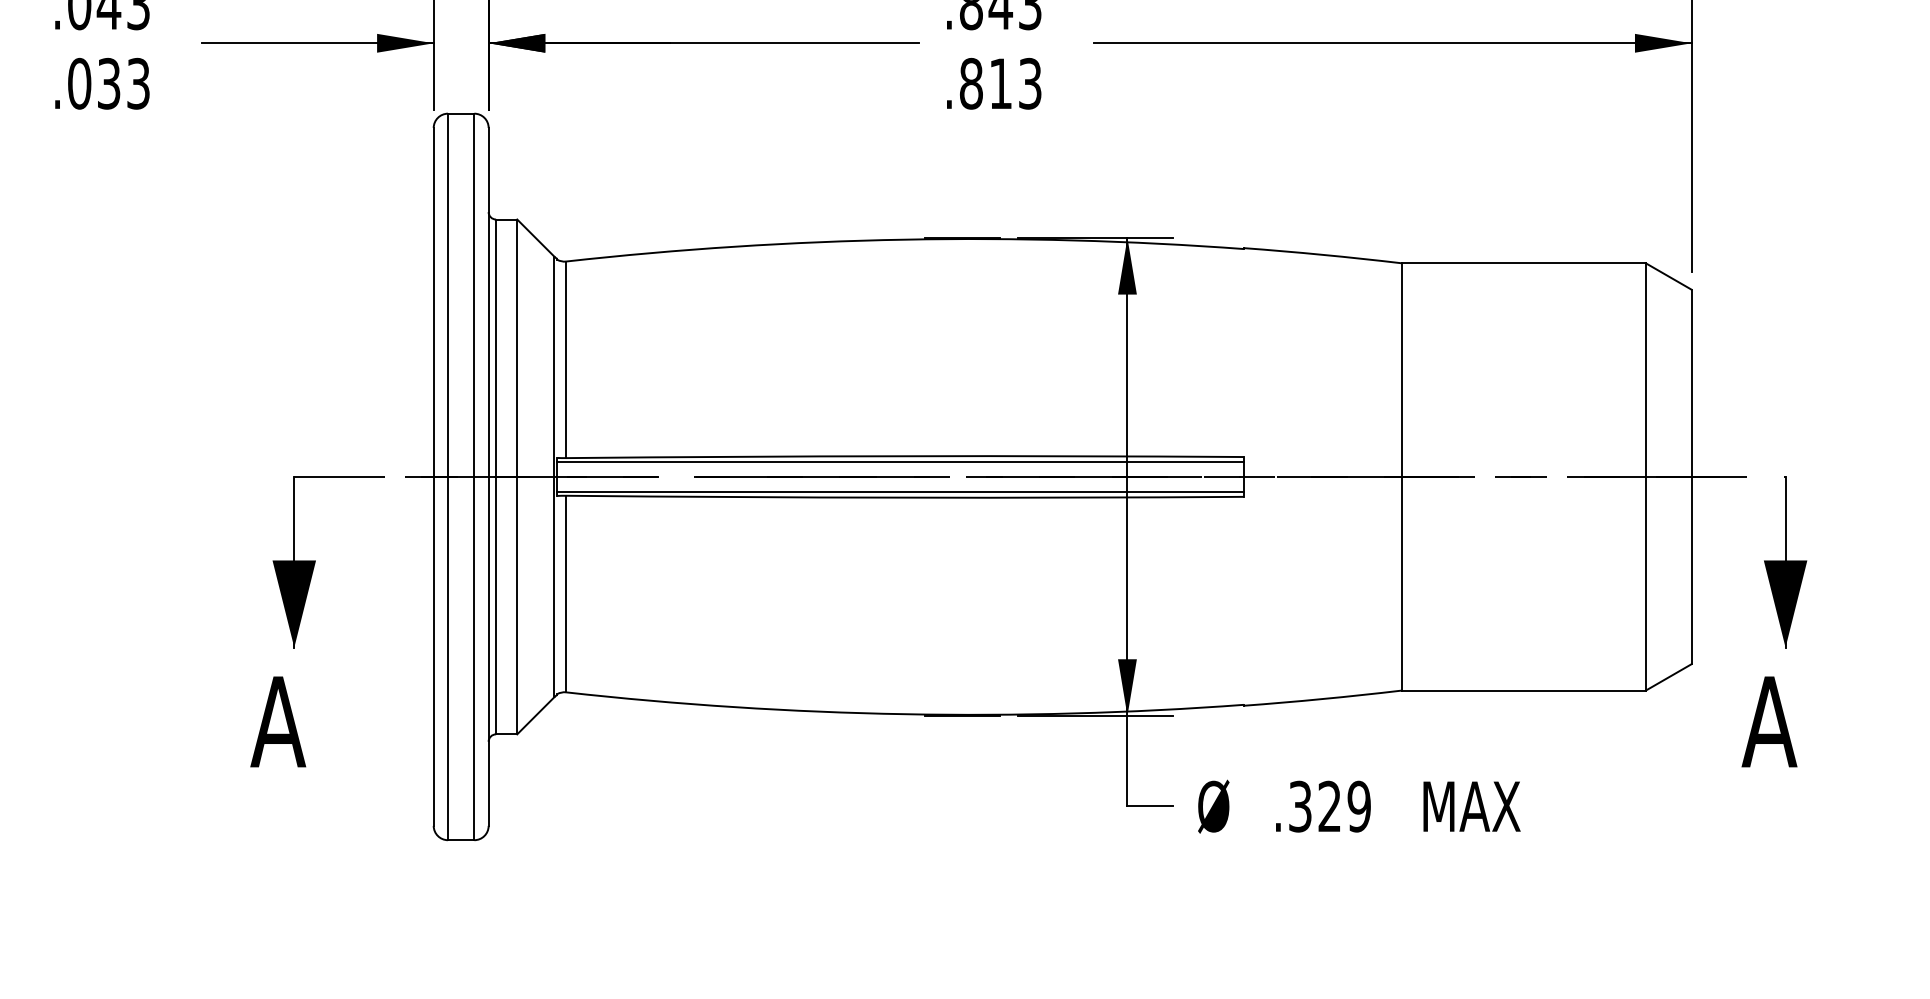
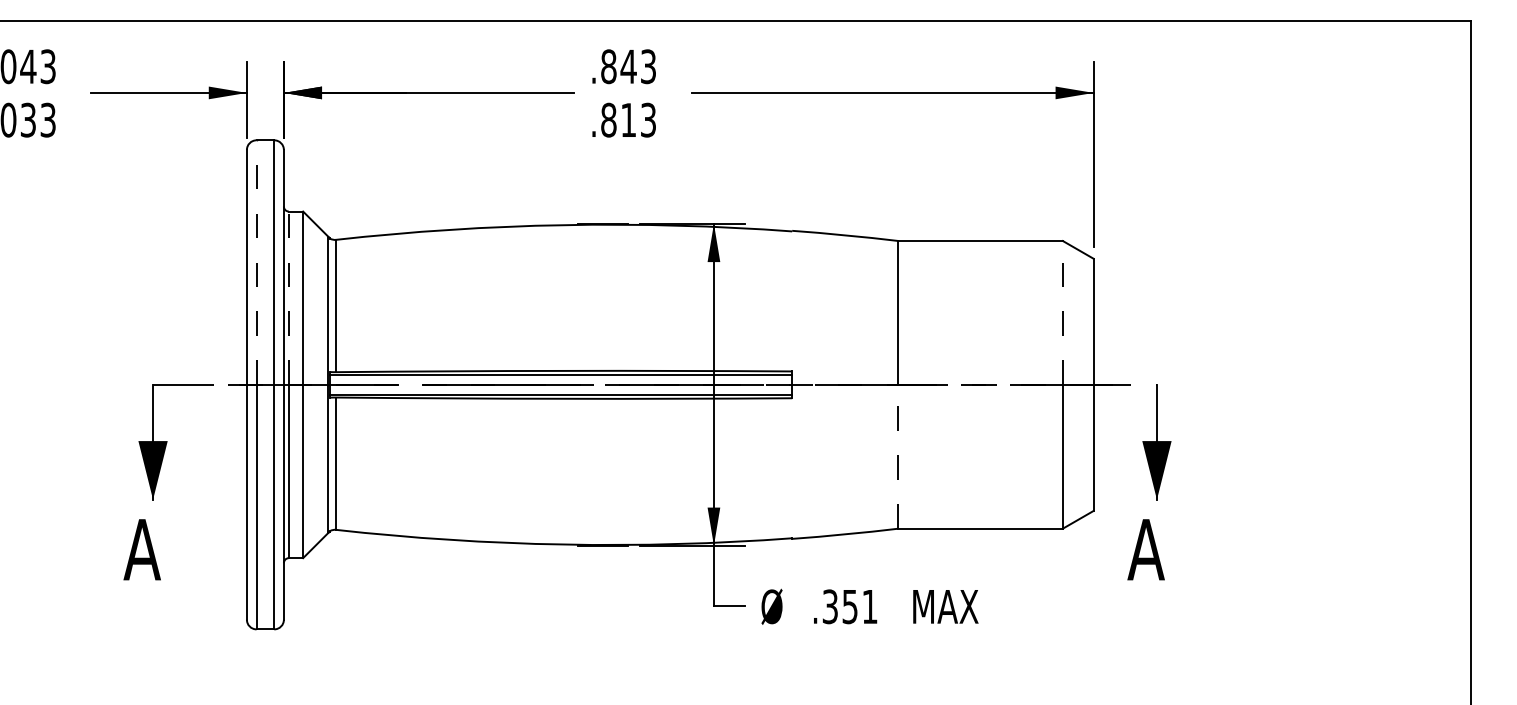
line: (447, 295) -> (256, 262), solid -> dashed
line: (495, 348) -> (288, 298), solid -> dashed
line: (1645, 369) -> (1062, 312), solid -> dashed
line: (1401, 583) -> (898, 456), solid -> dashed
text: (1343, 806) -> (859, 606), .329 -> .351

